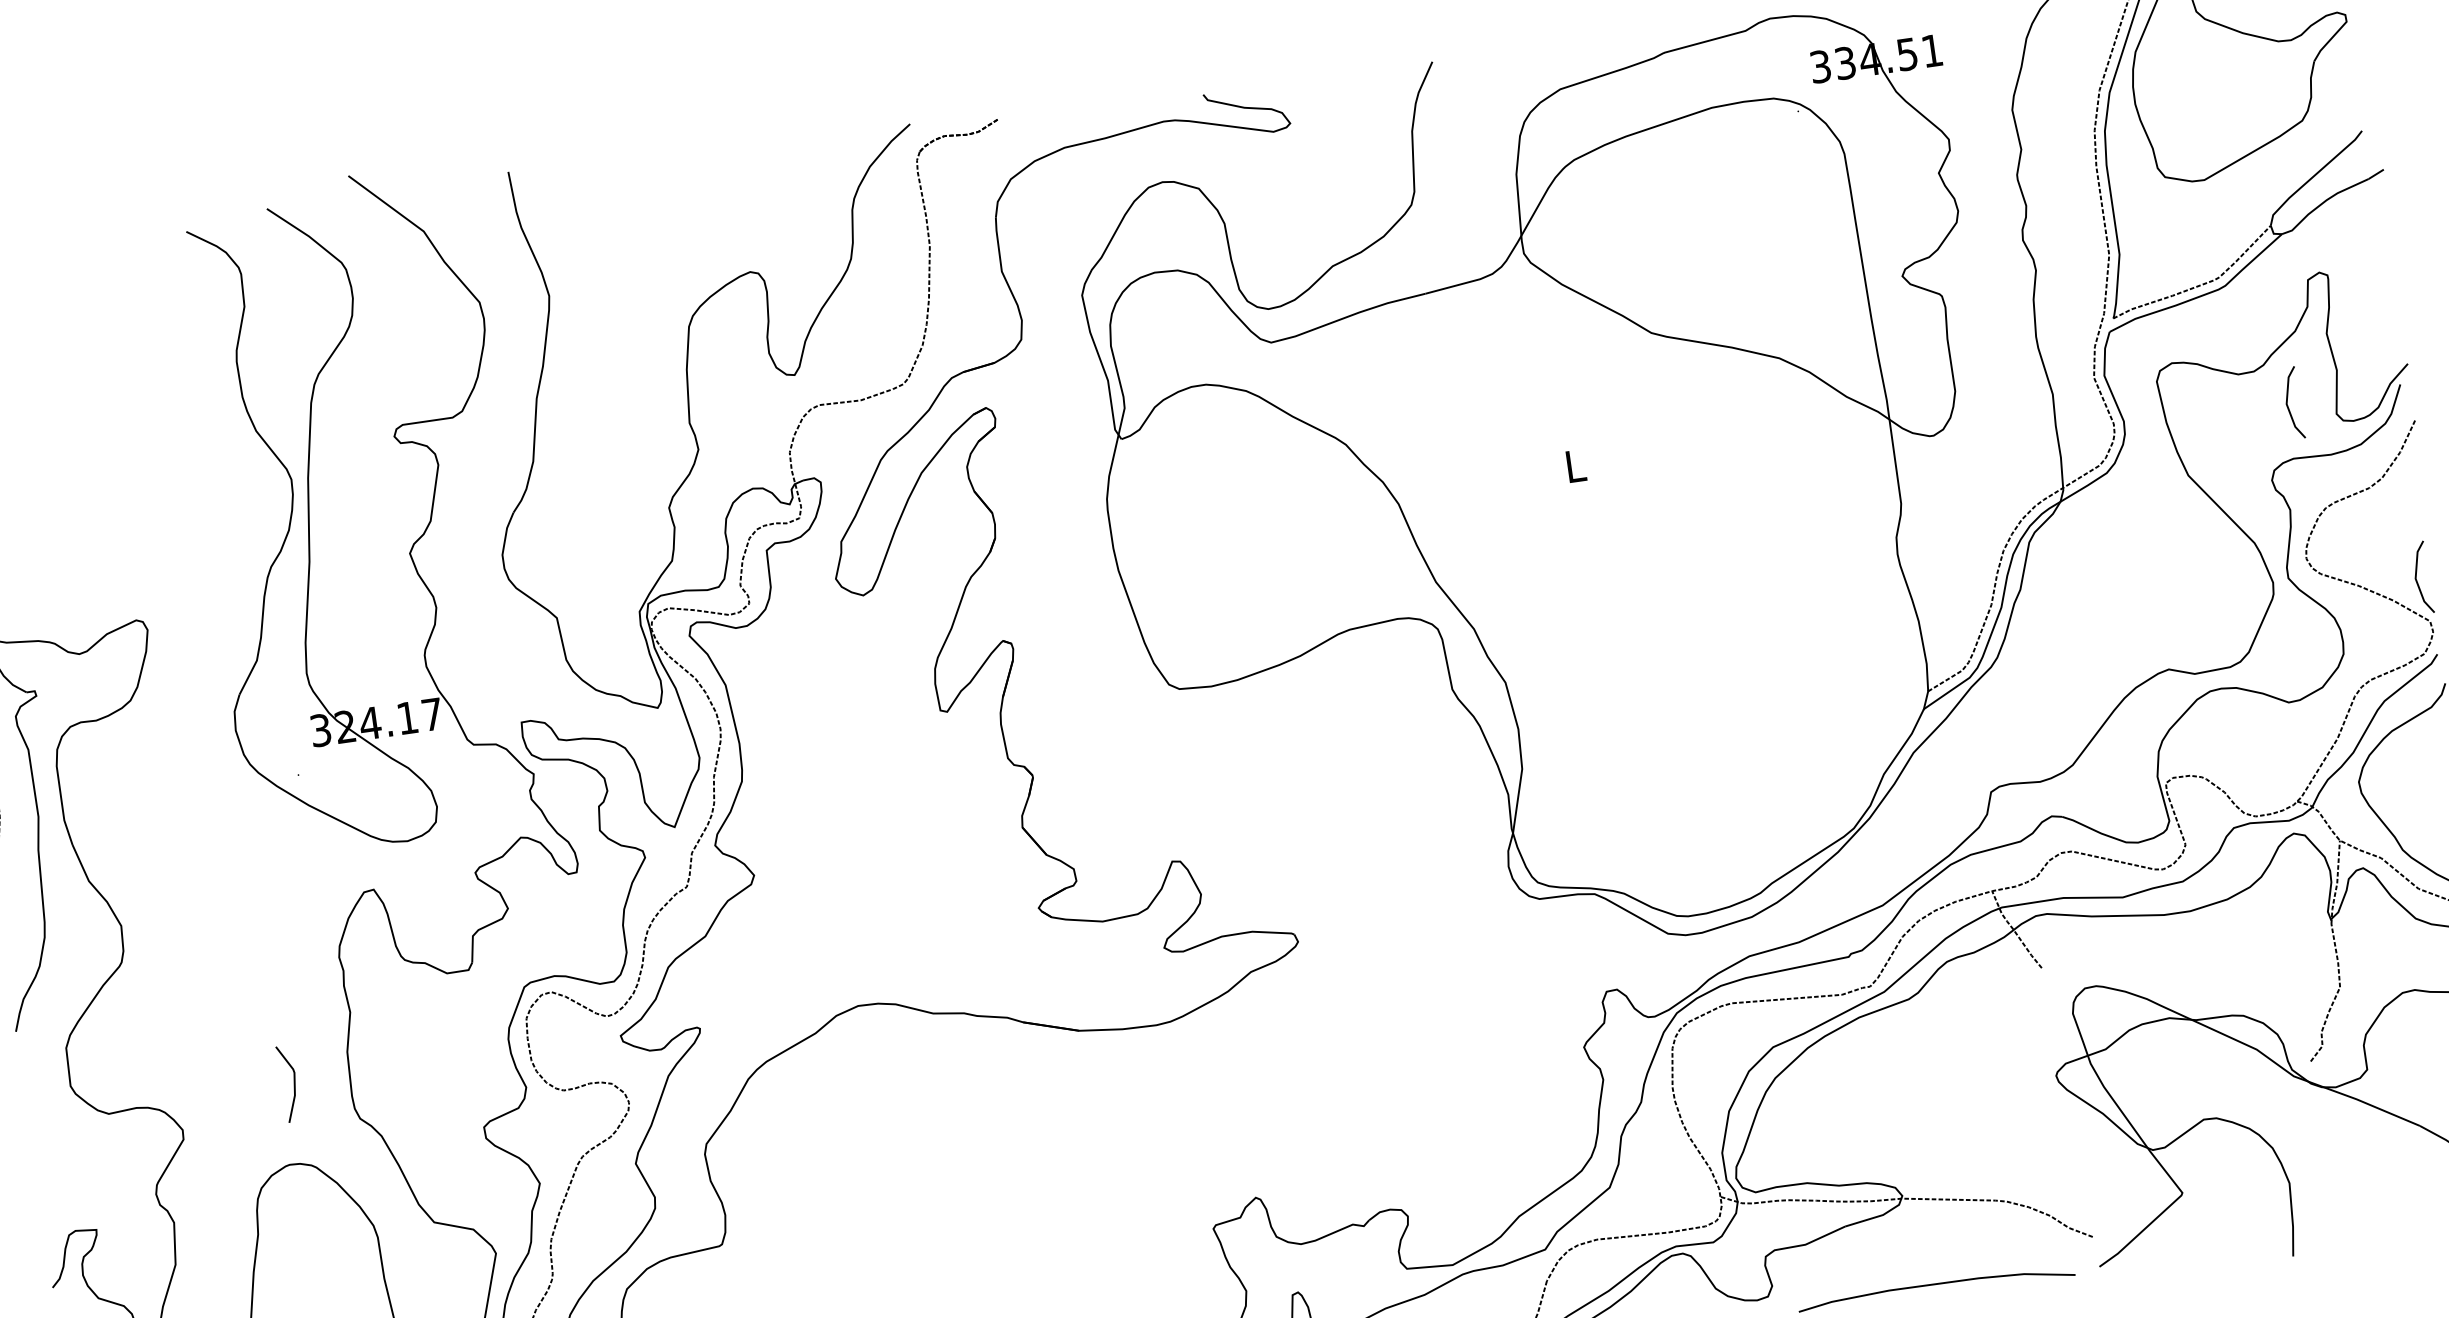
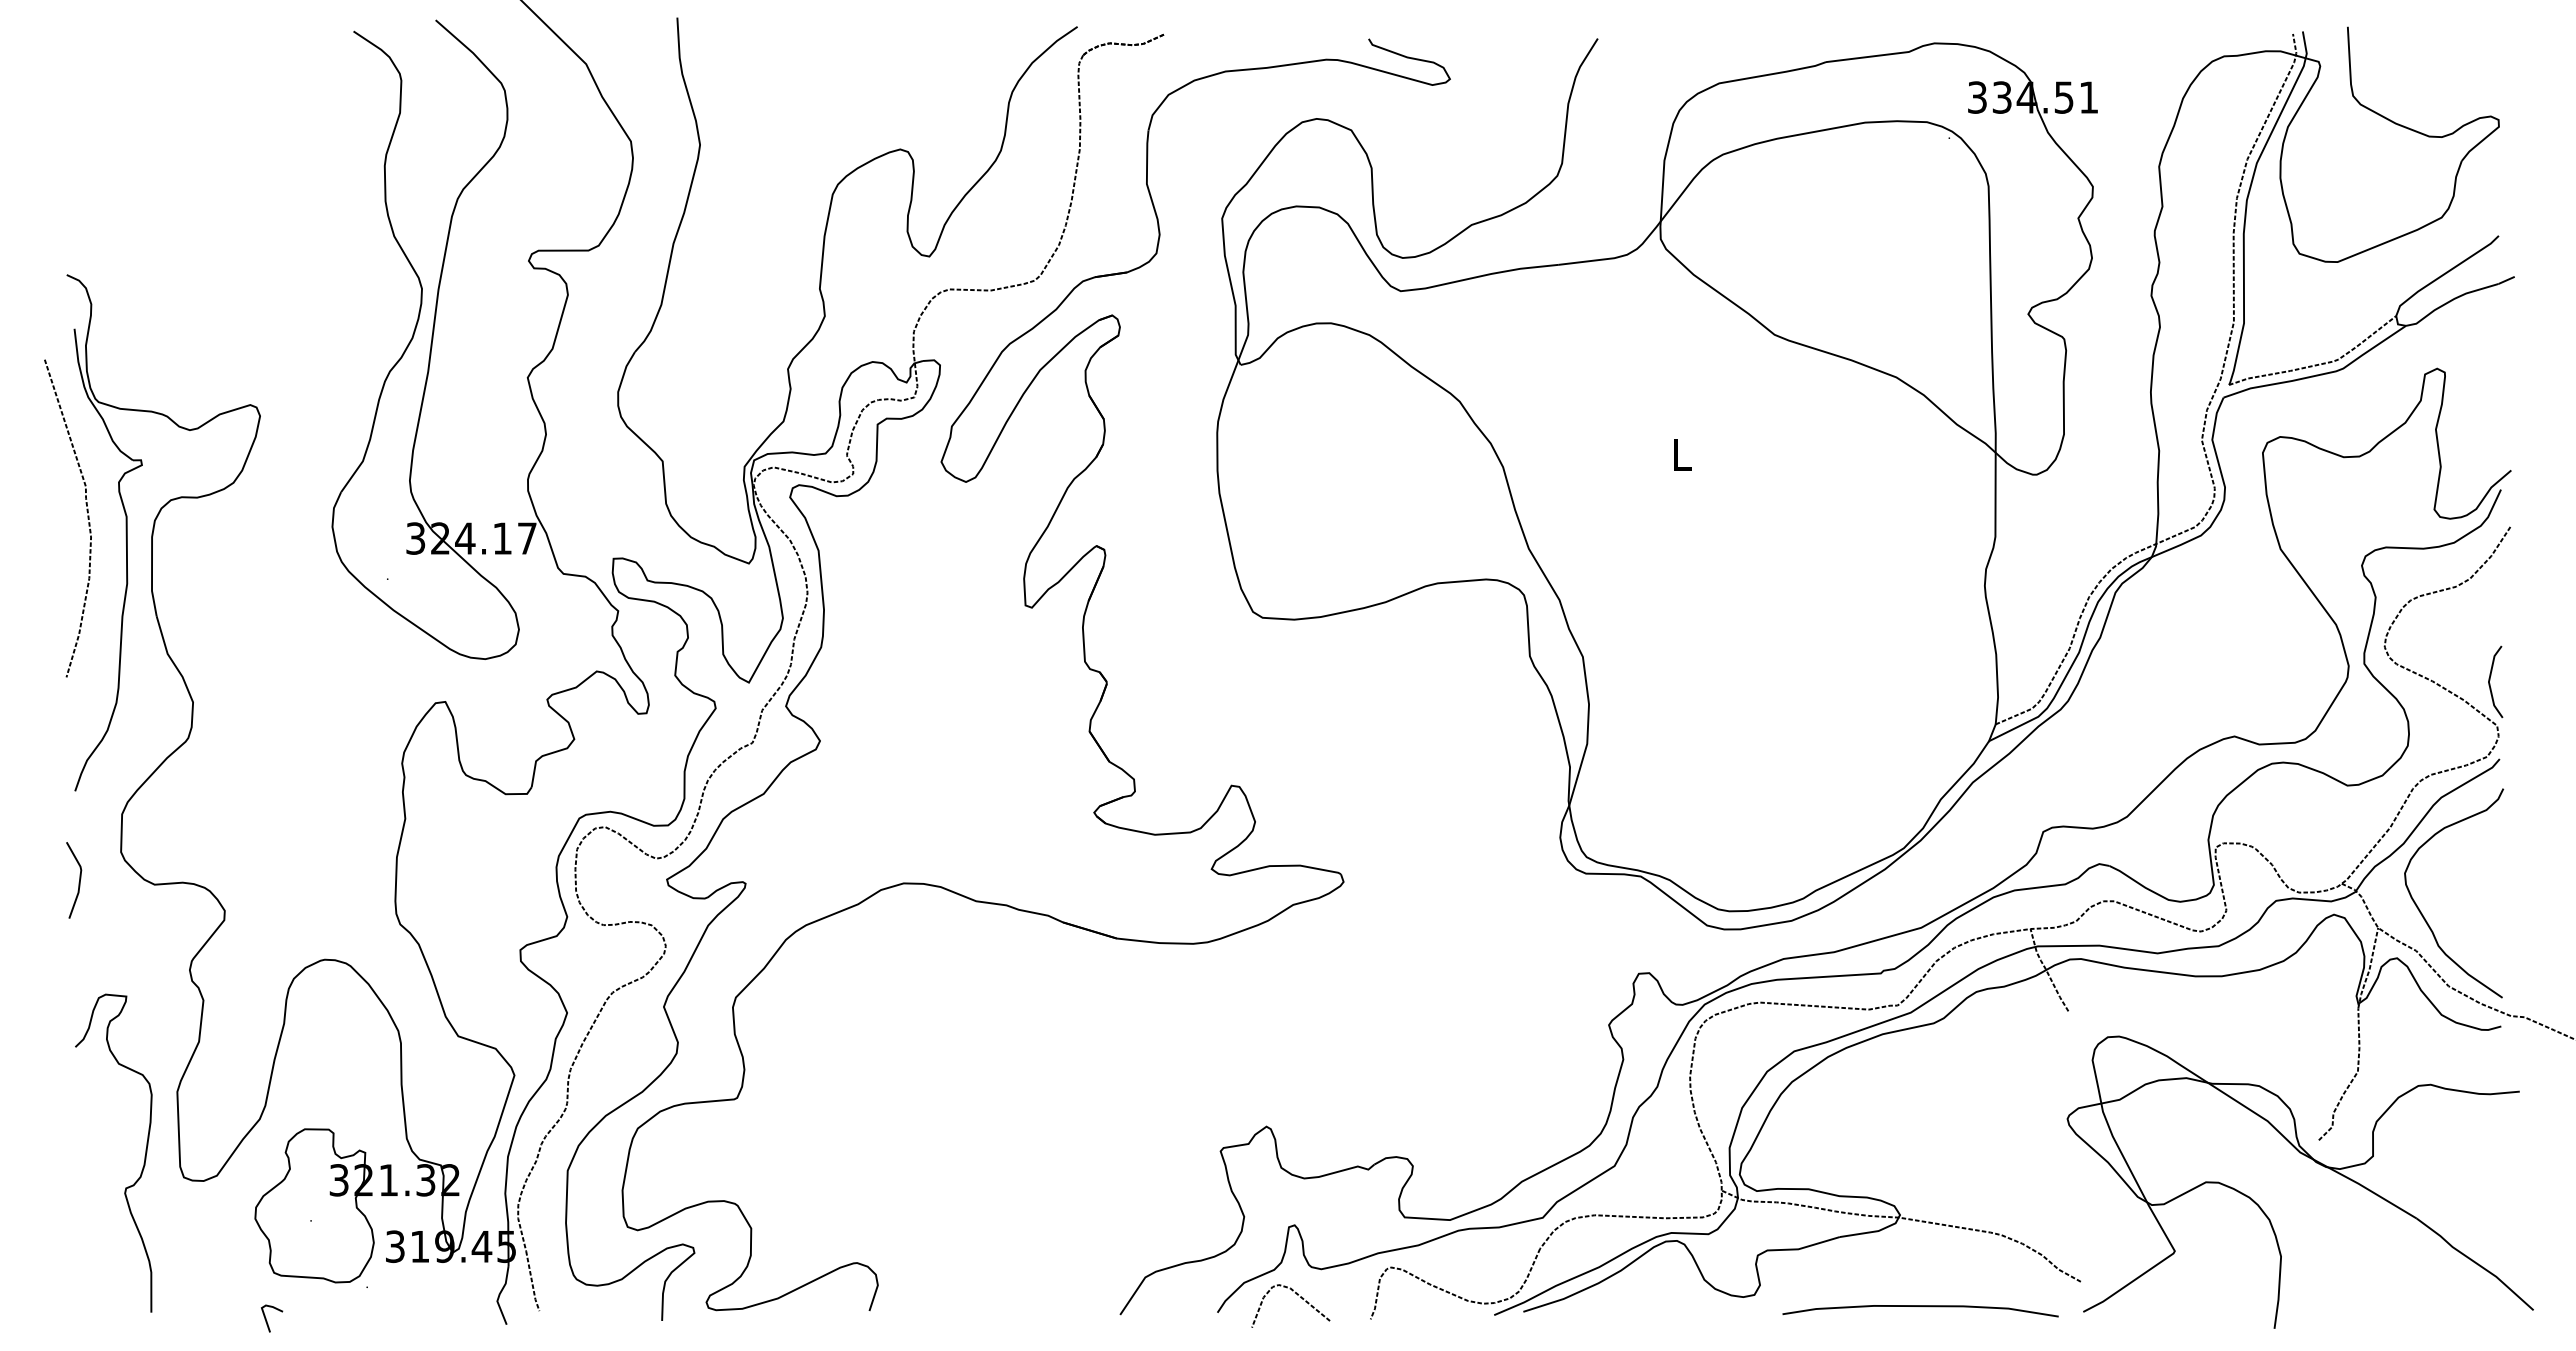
line: (2288, 402) -> (2388, 491), removed
line: (293, 1085) -> (78, 882), moved

